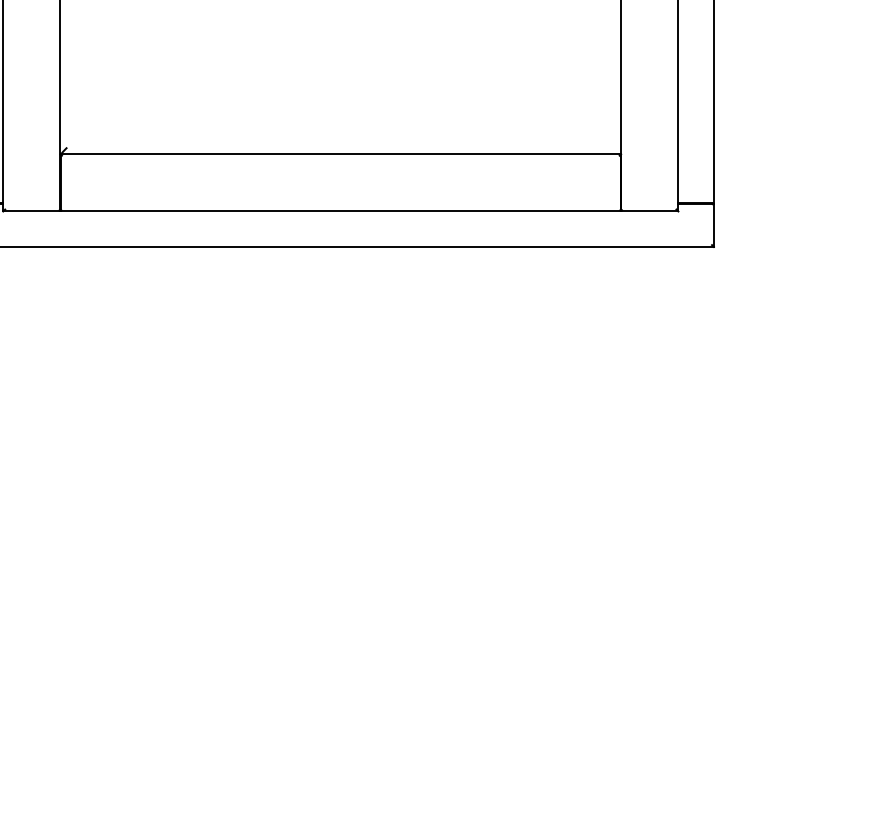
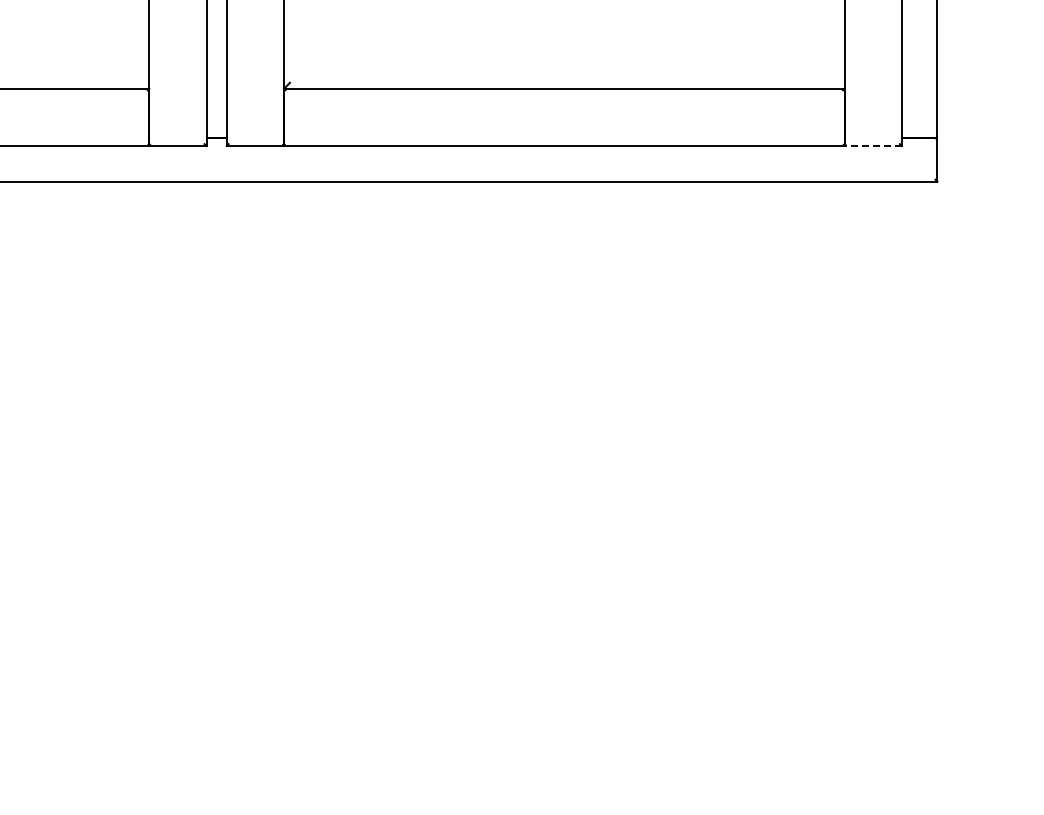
line: (650, 211) -> (873, 146), solid -> dashed

